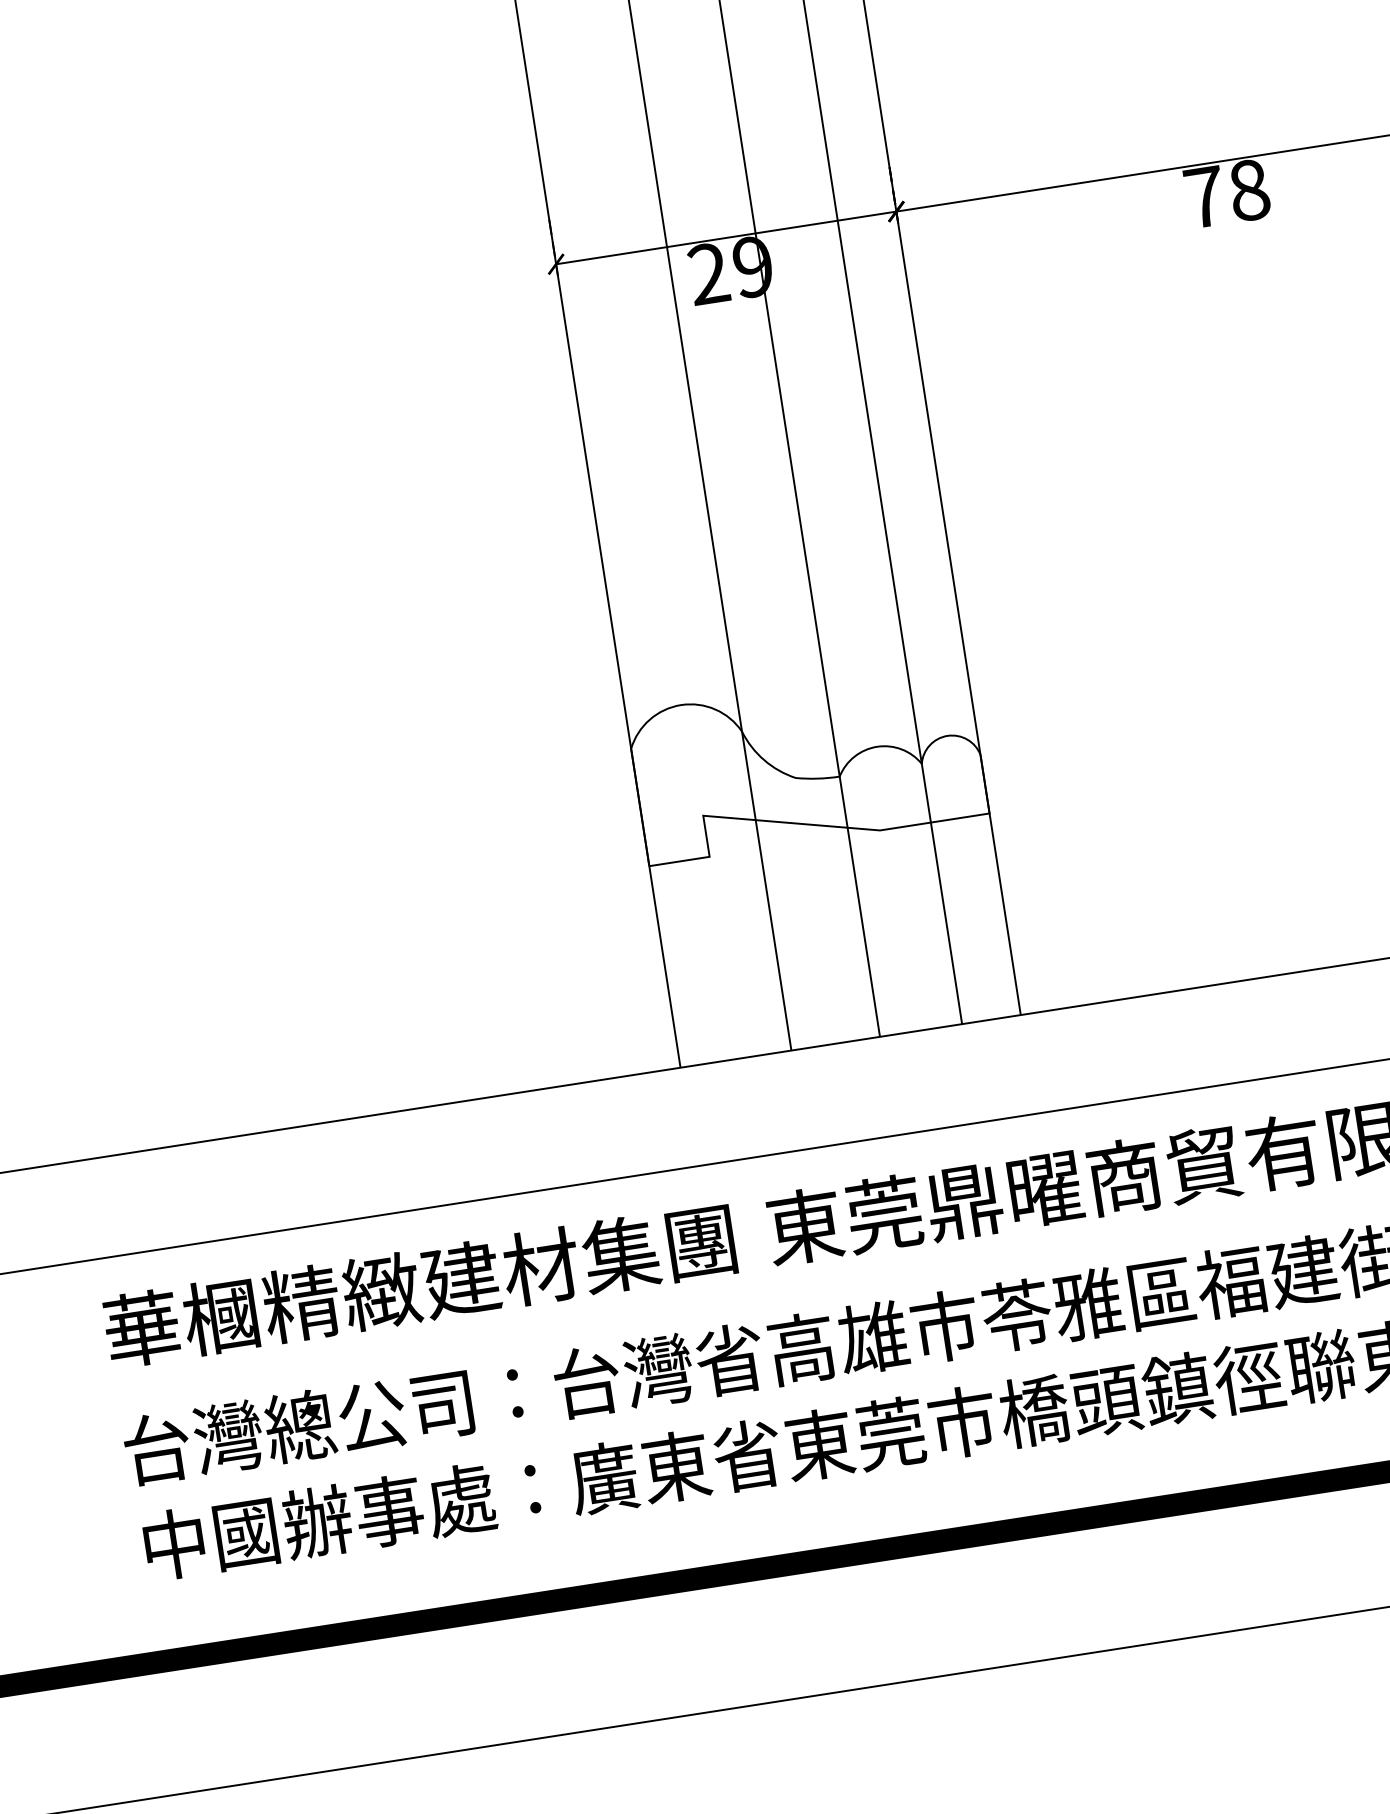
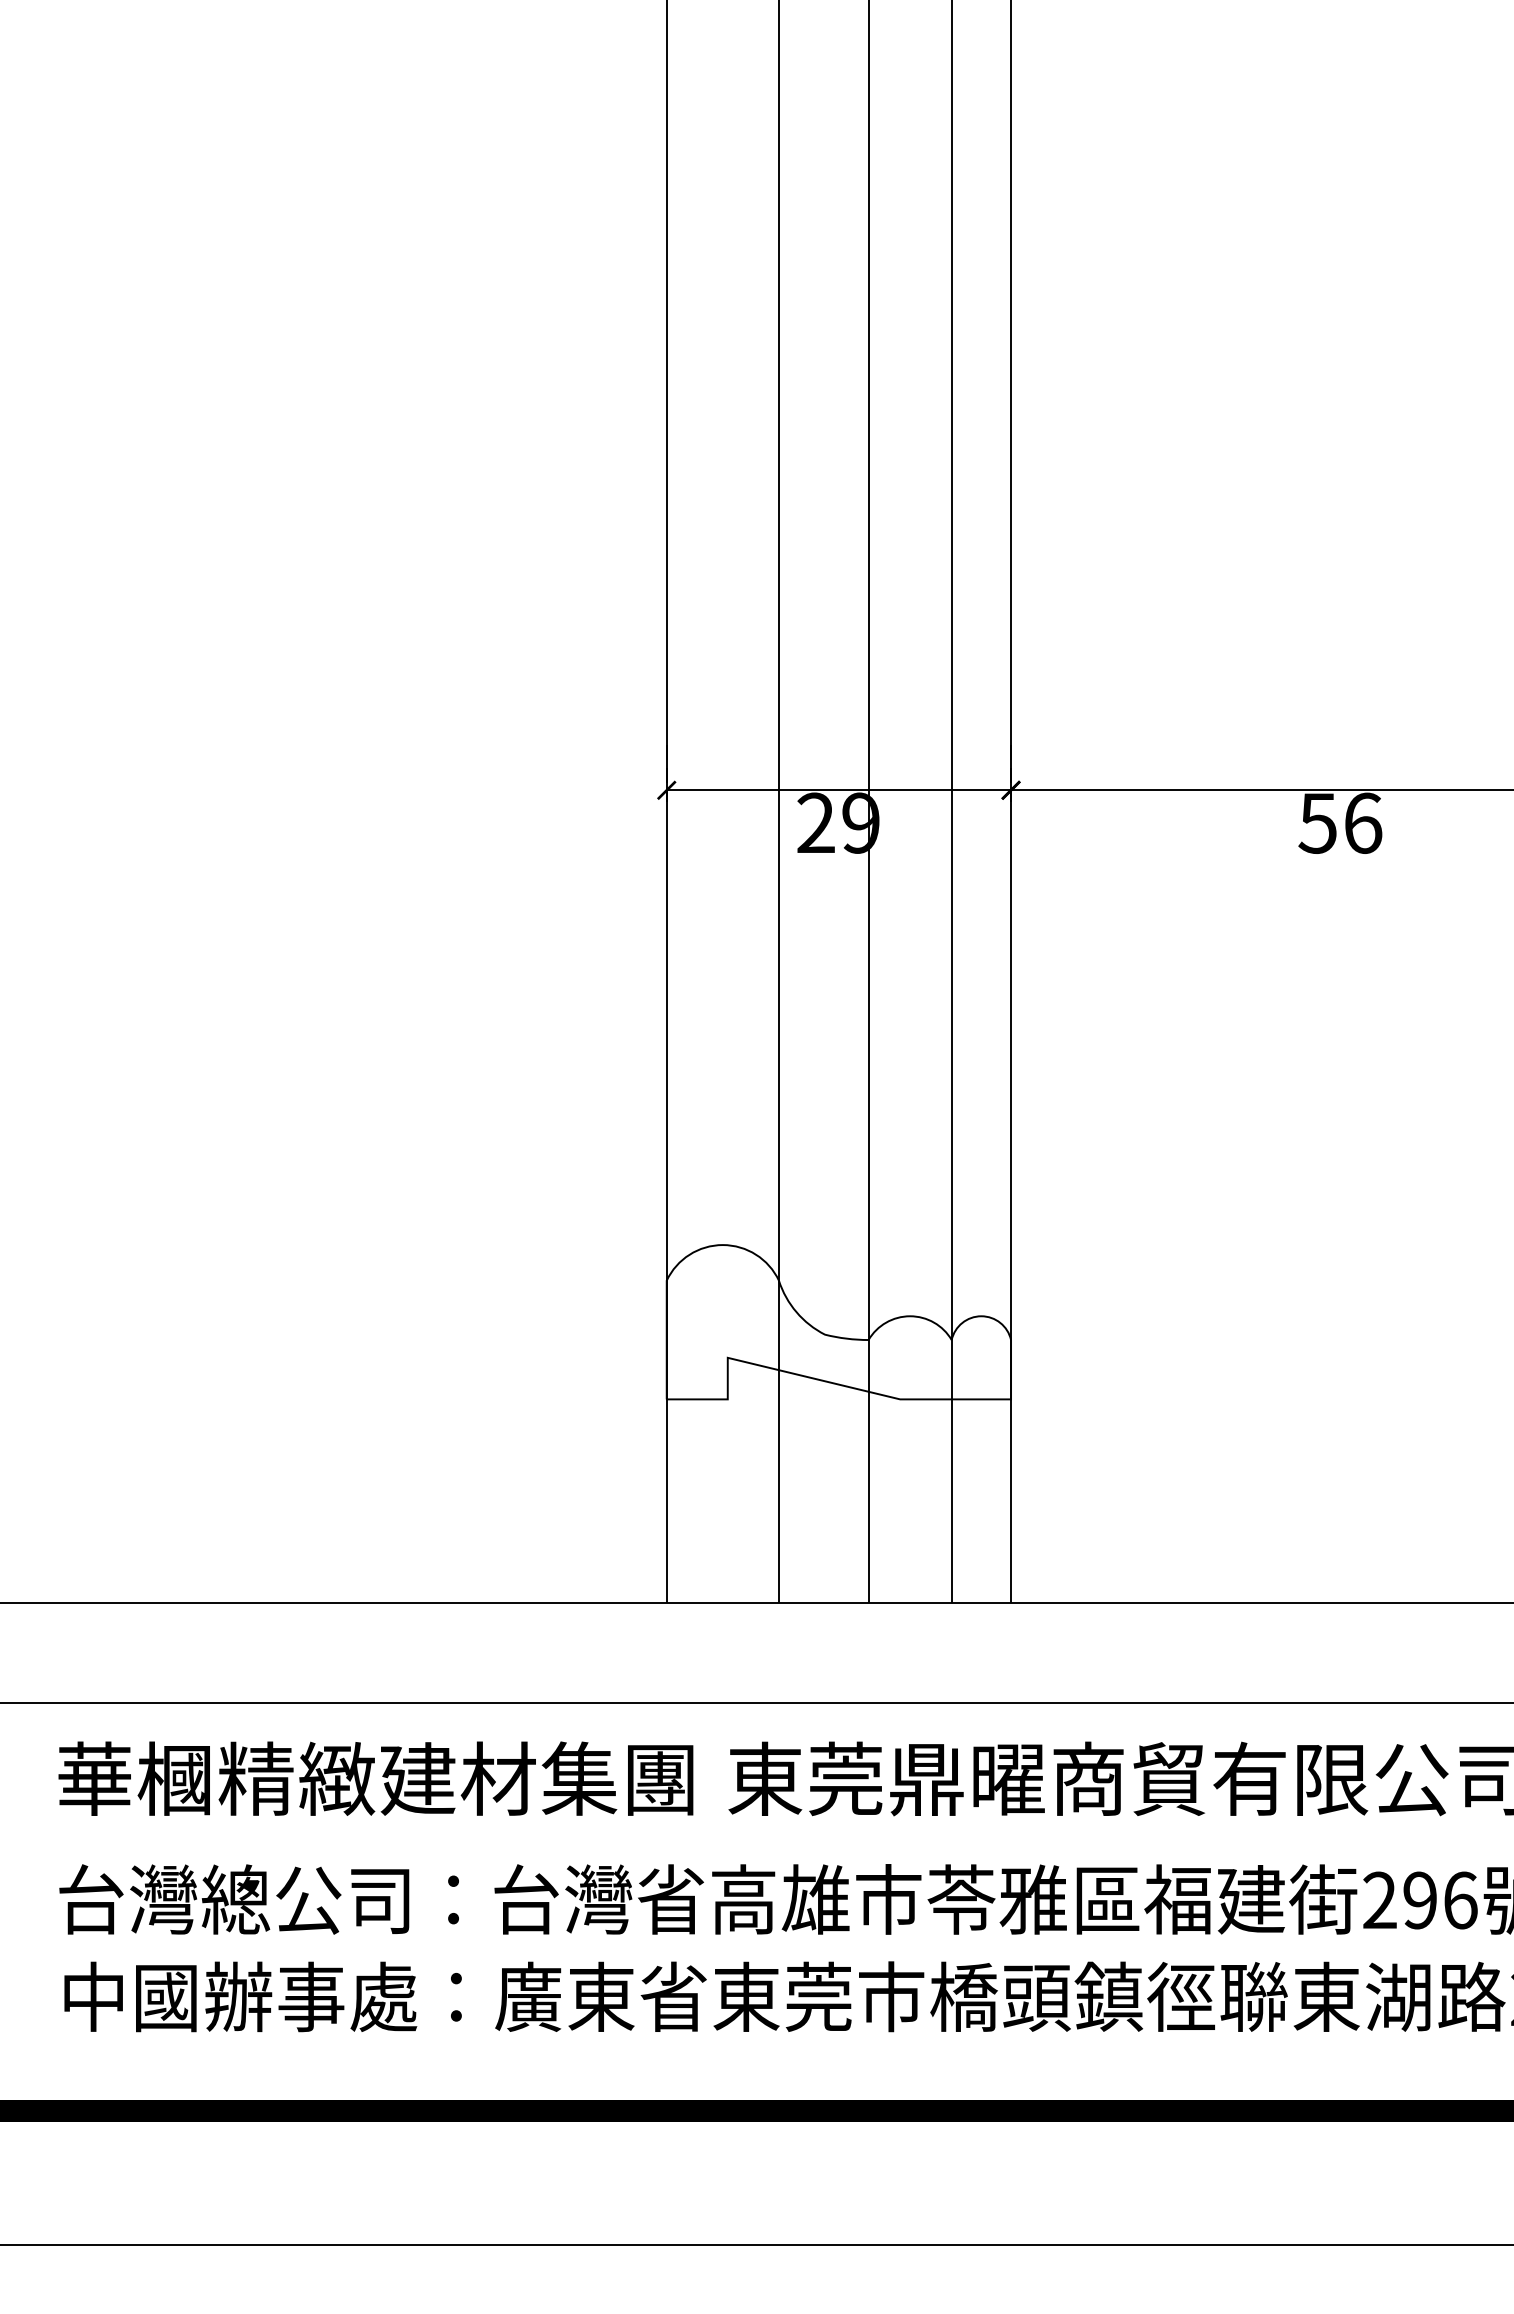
text: (1226, 193) -> (1340, 822), 78 -> 56

